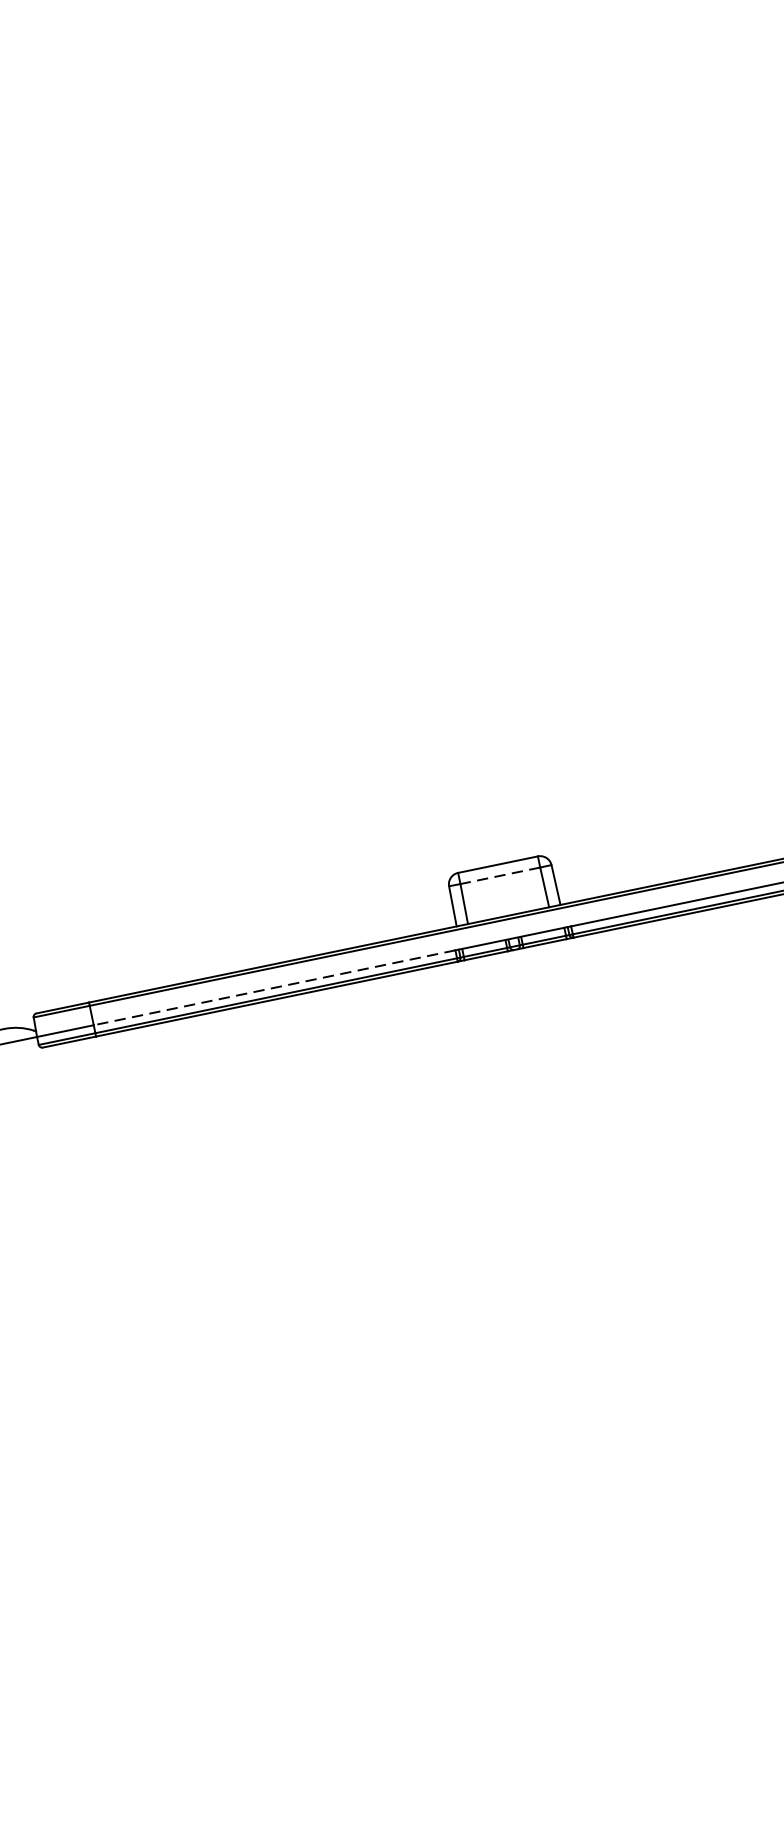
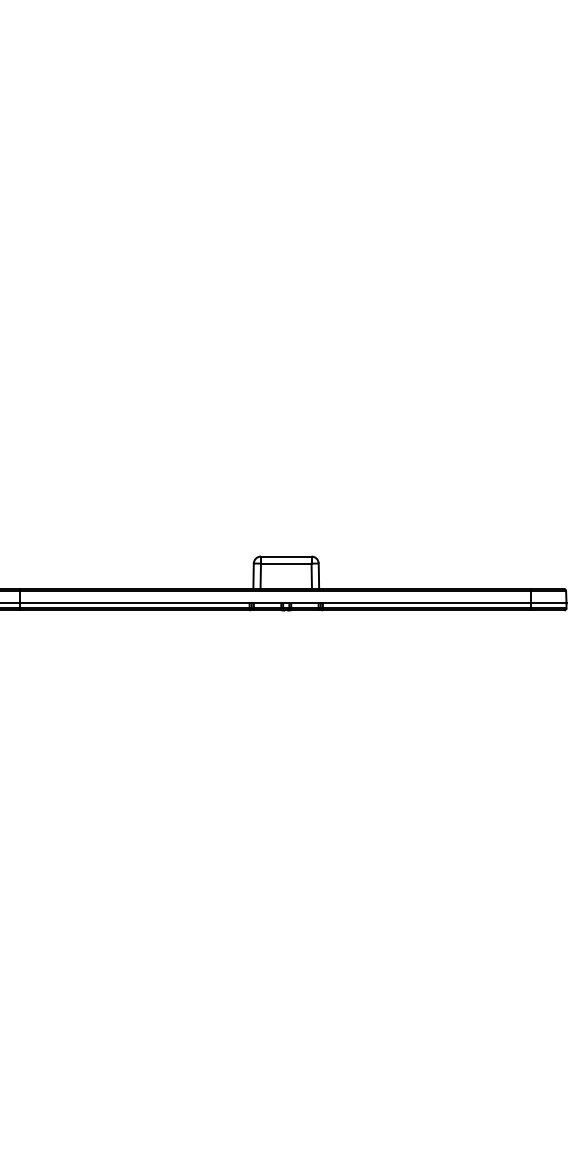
line: (499, 875) -> (285, 563), dashed -> solid
line: (275, 988) -> (135, 603), dashed -> solid

